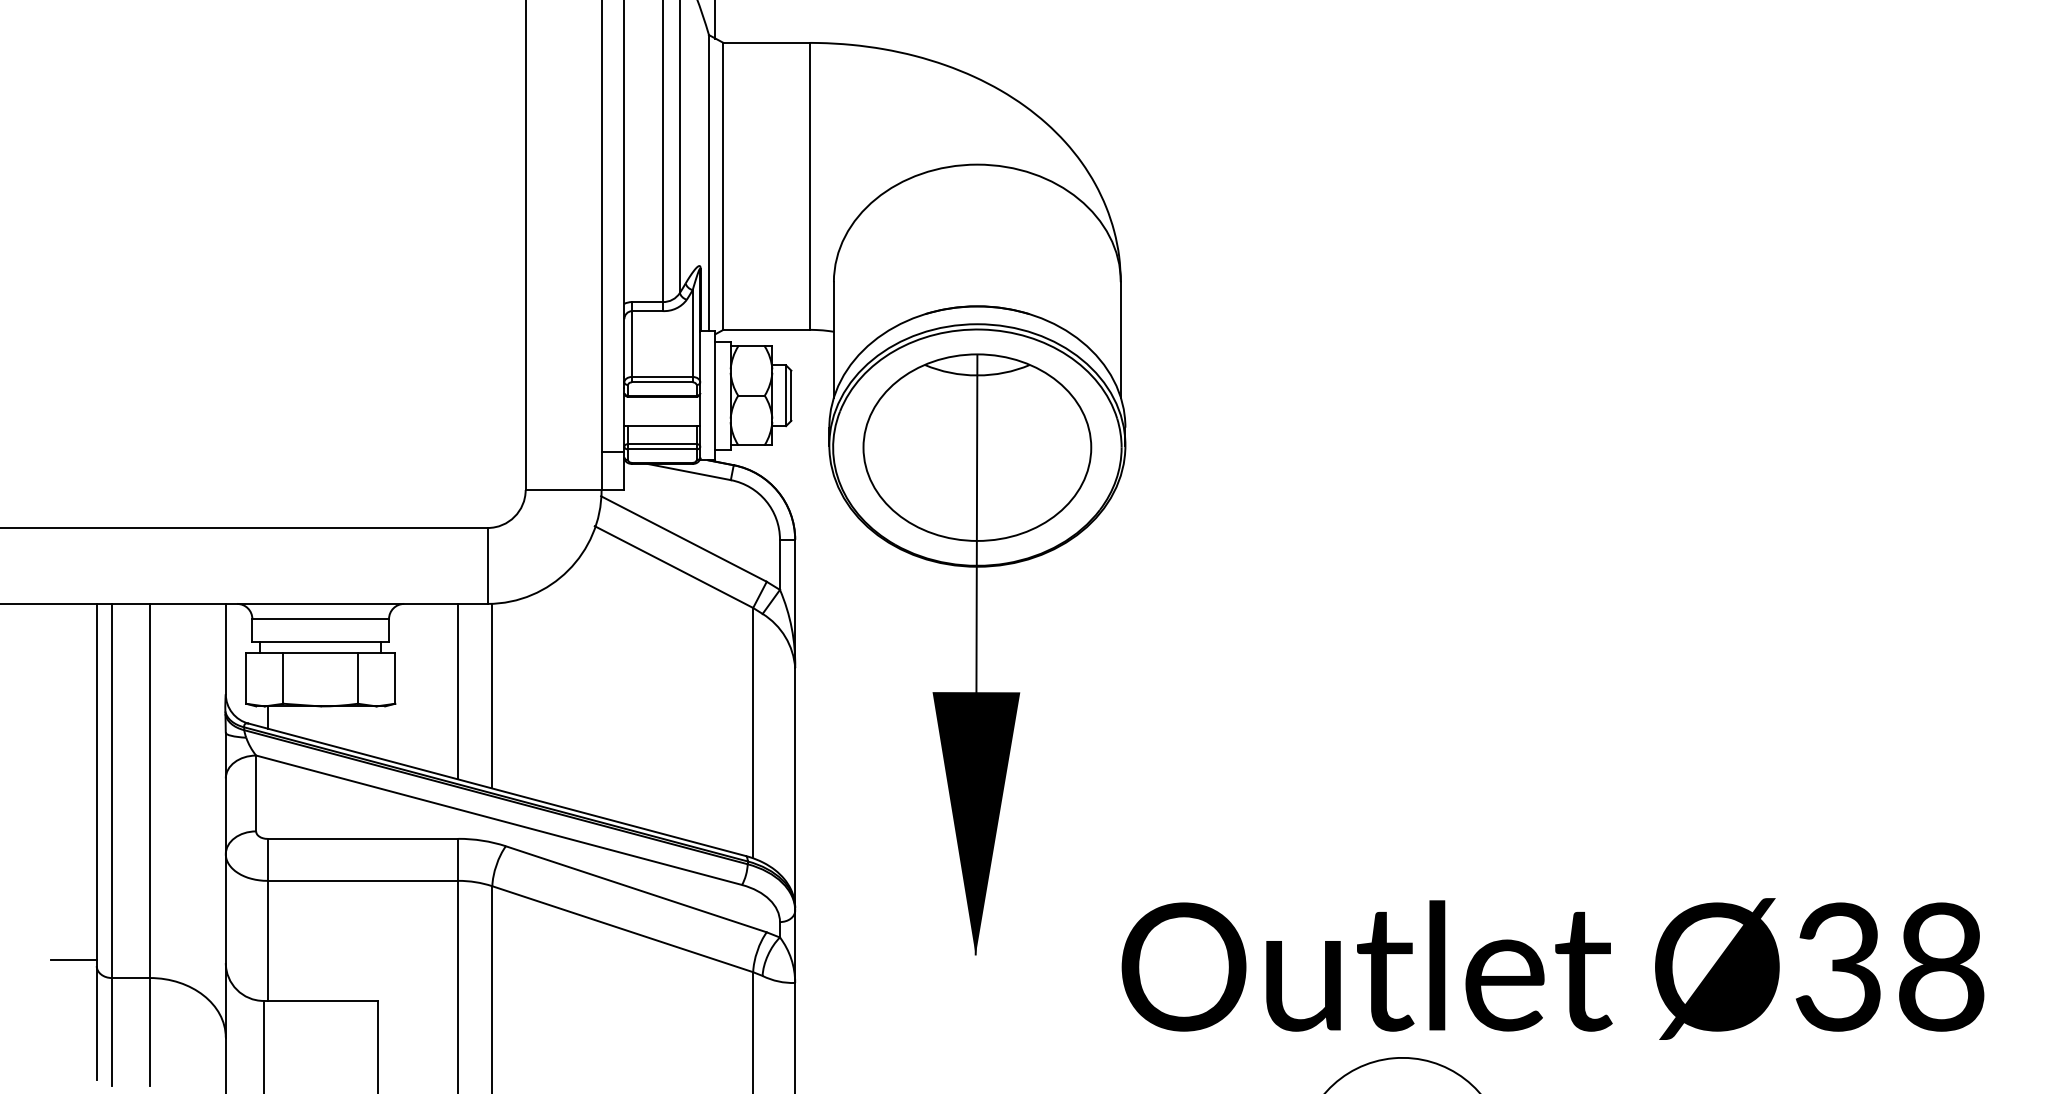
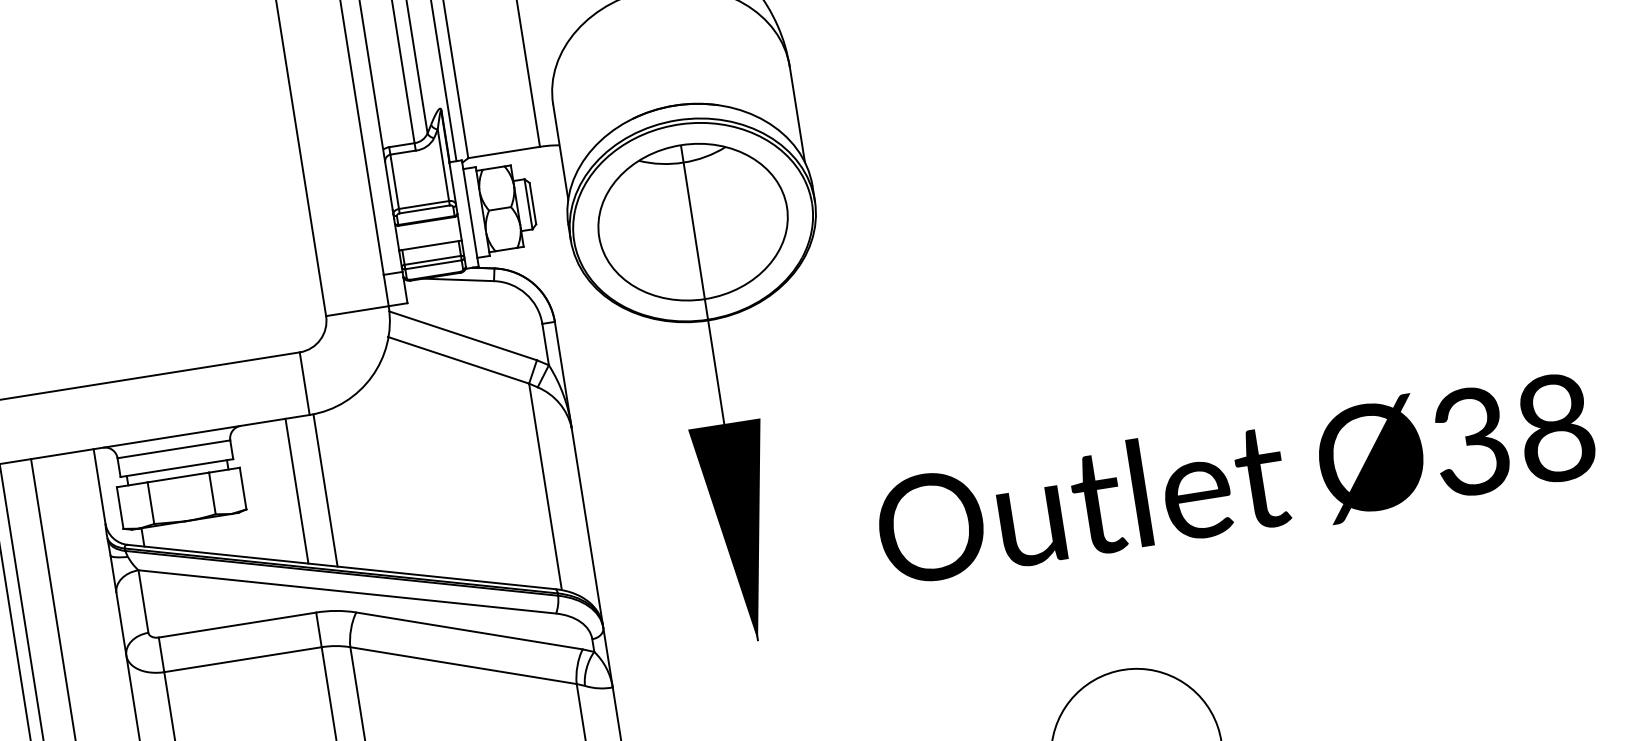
text: (1552, 968) -> (1235, 480), moved

